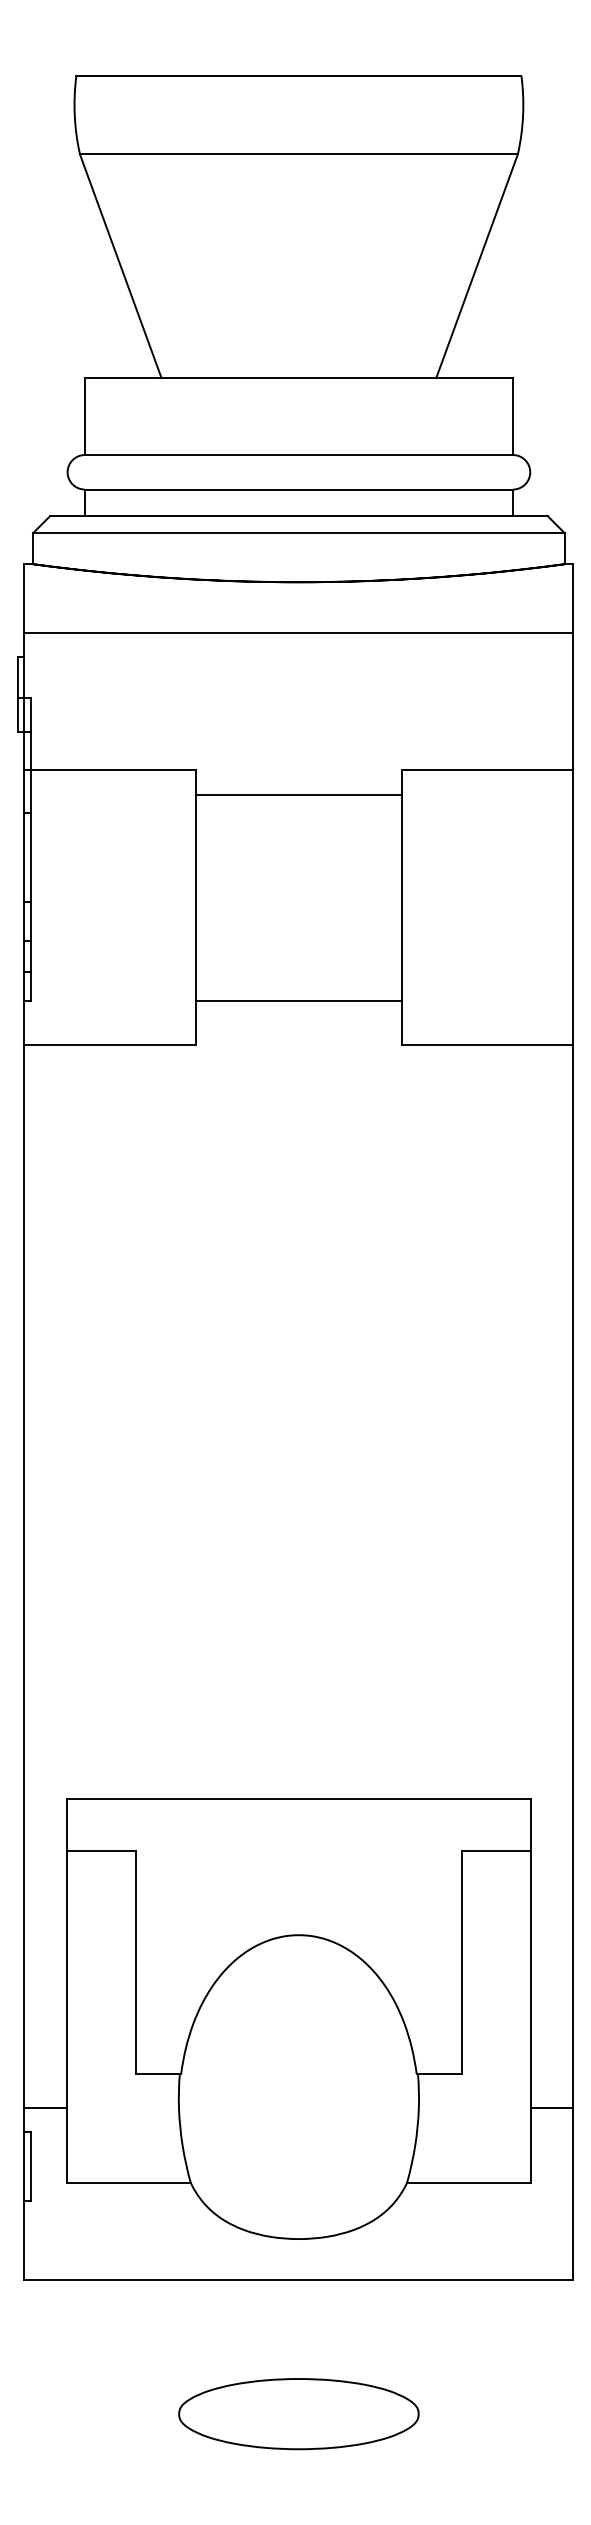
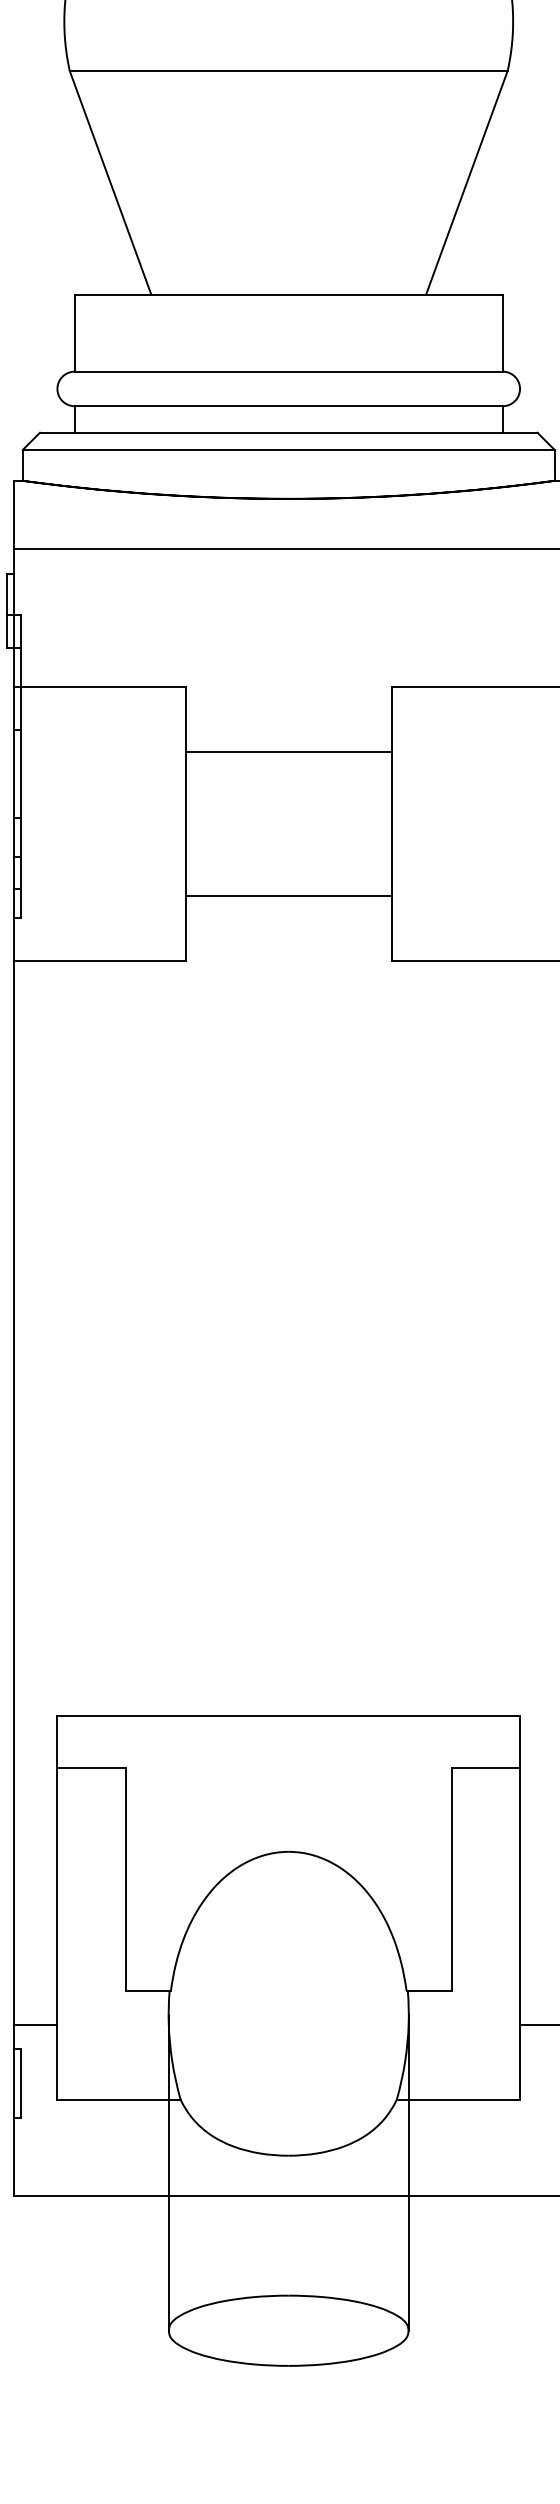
line: (298, 795) -> (288, 752), moved
line: (298, 1001) -> (288, 896), moved
line: (178, 2256) -> (168, 2173), added
line: (419, 2256) -> (409, 2173), added

